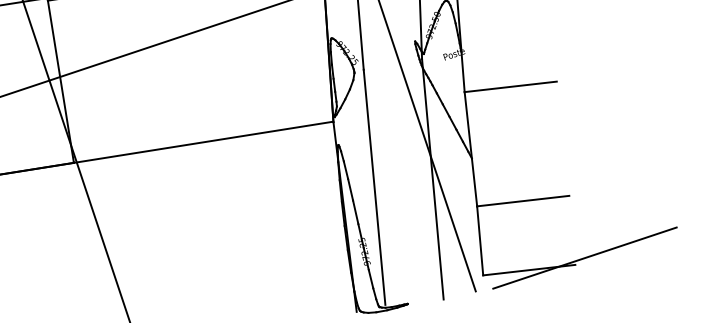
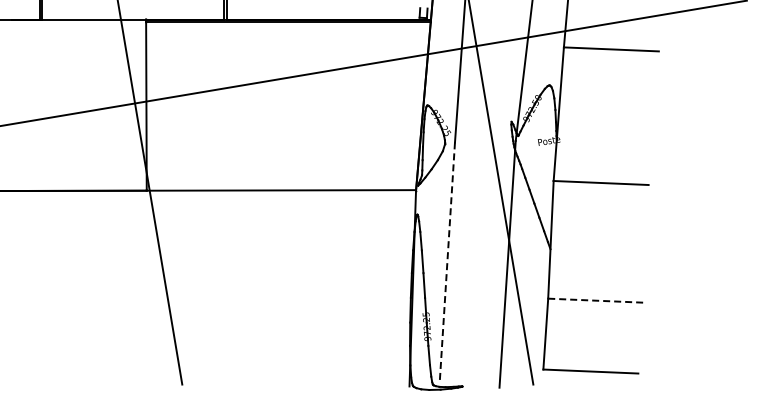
line: (374, 187) -> (447, 263), solid -> dashed
line: (523, 200) -> (595, 300), solid -> dashed
line: (584, 257) -> (648, 367), removed

